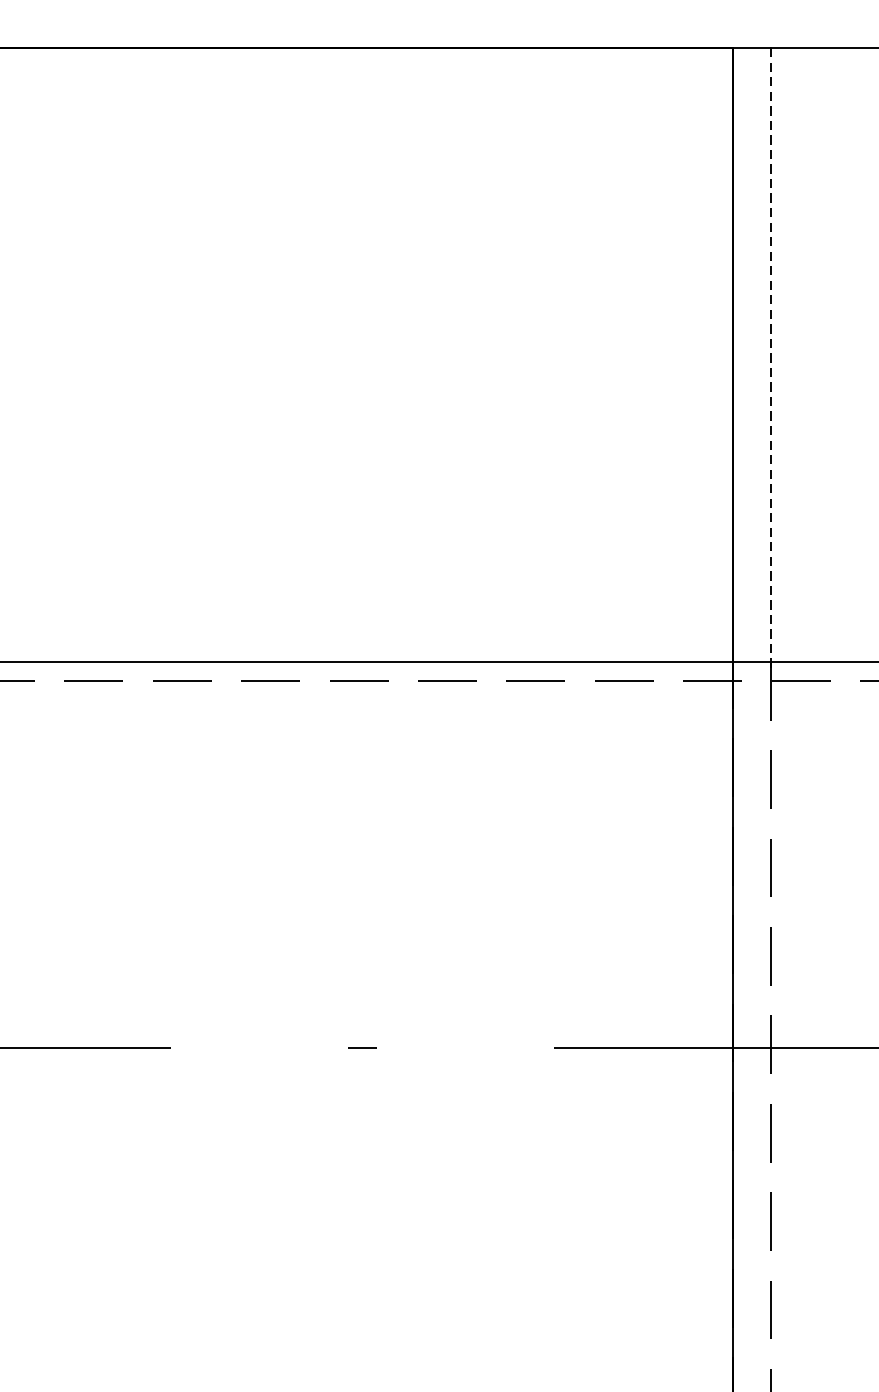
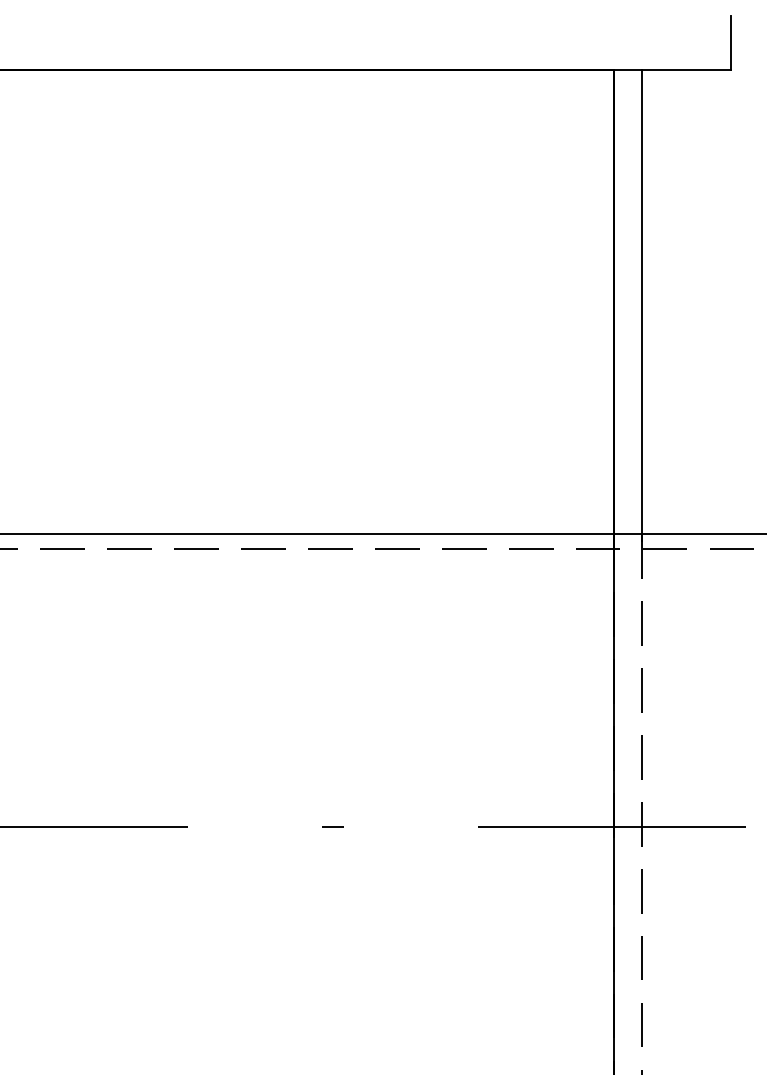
line: (771, 359) -> (642, 305), dashed -> solid

